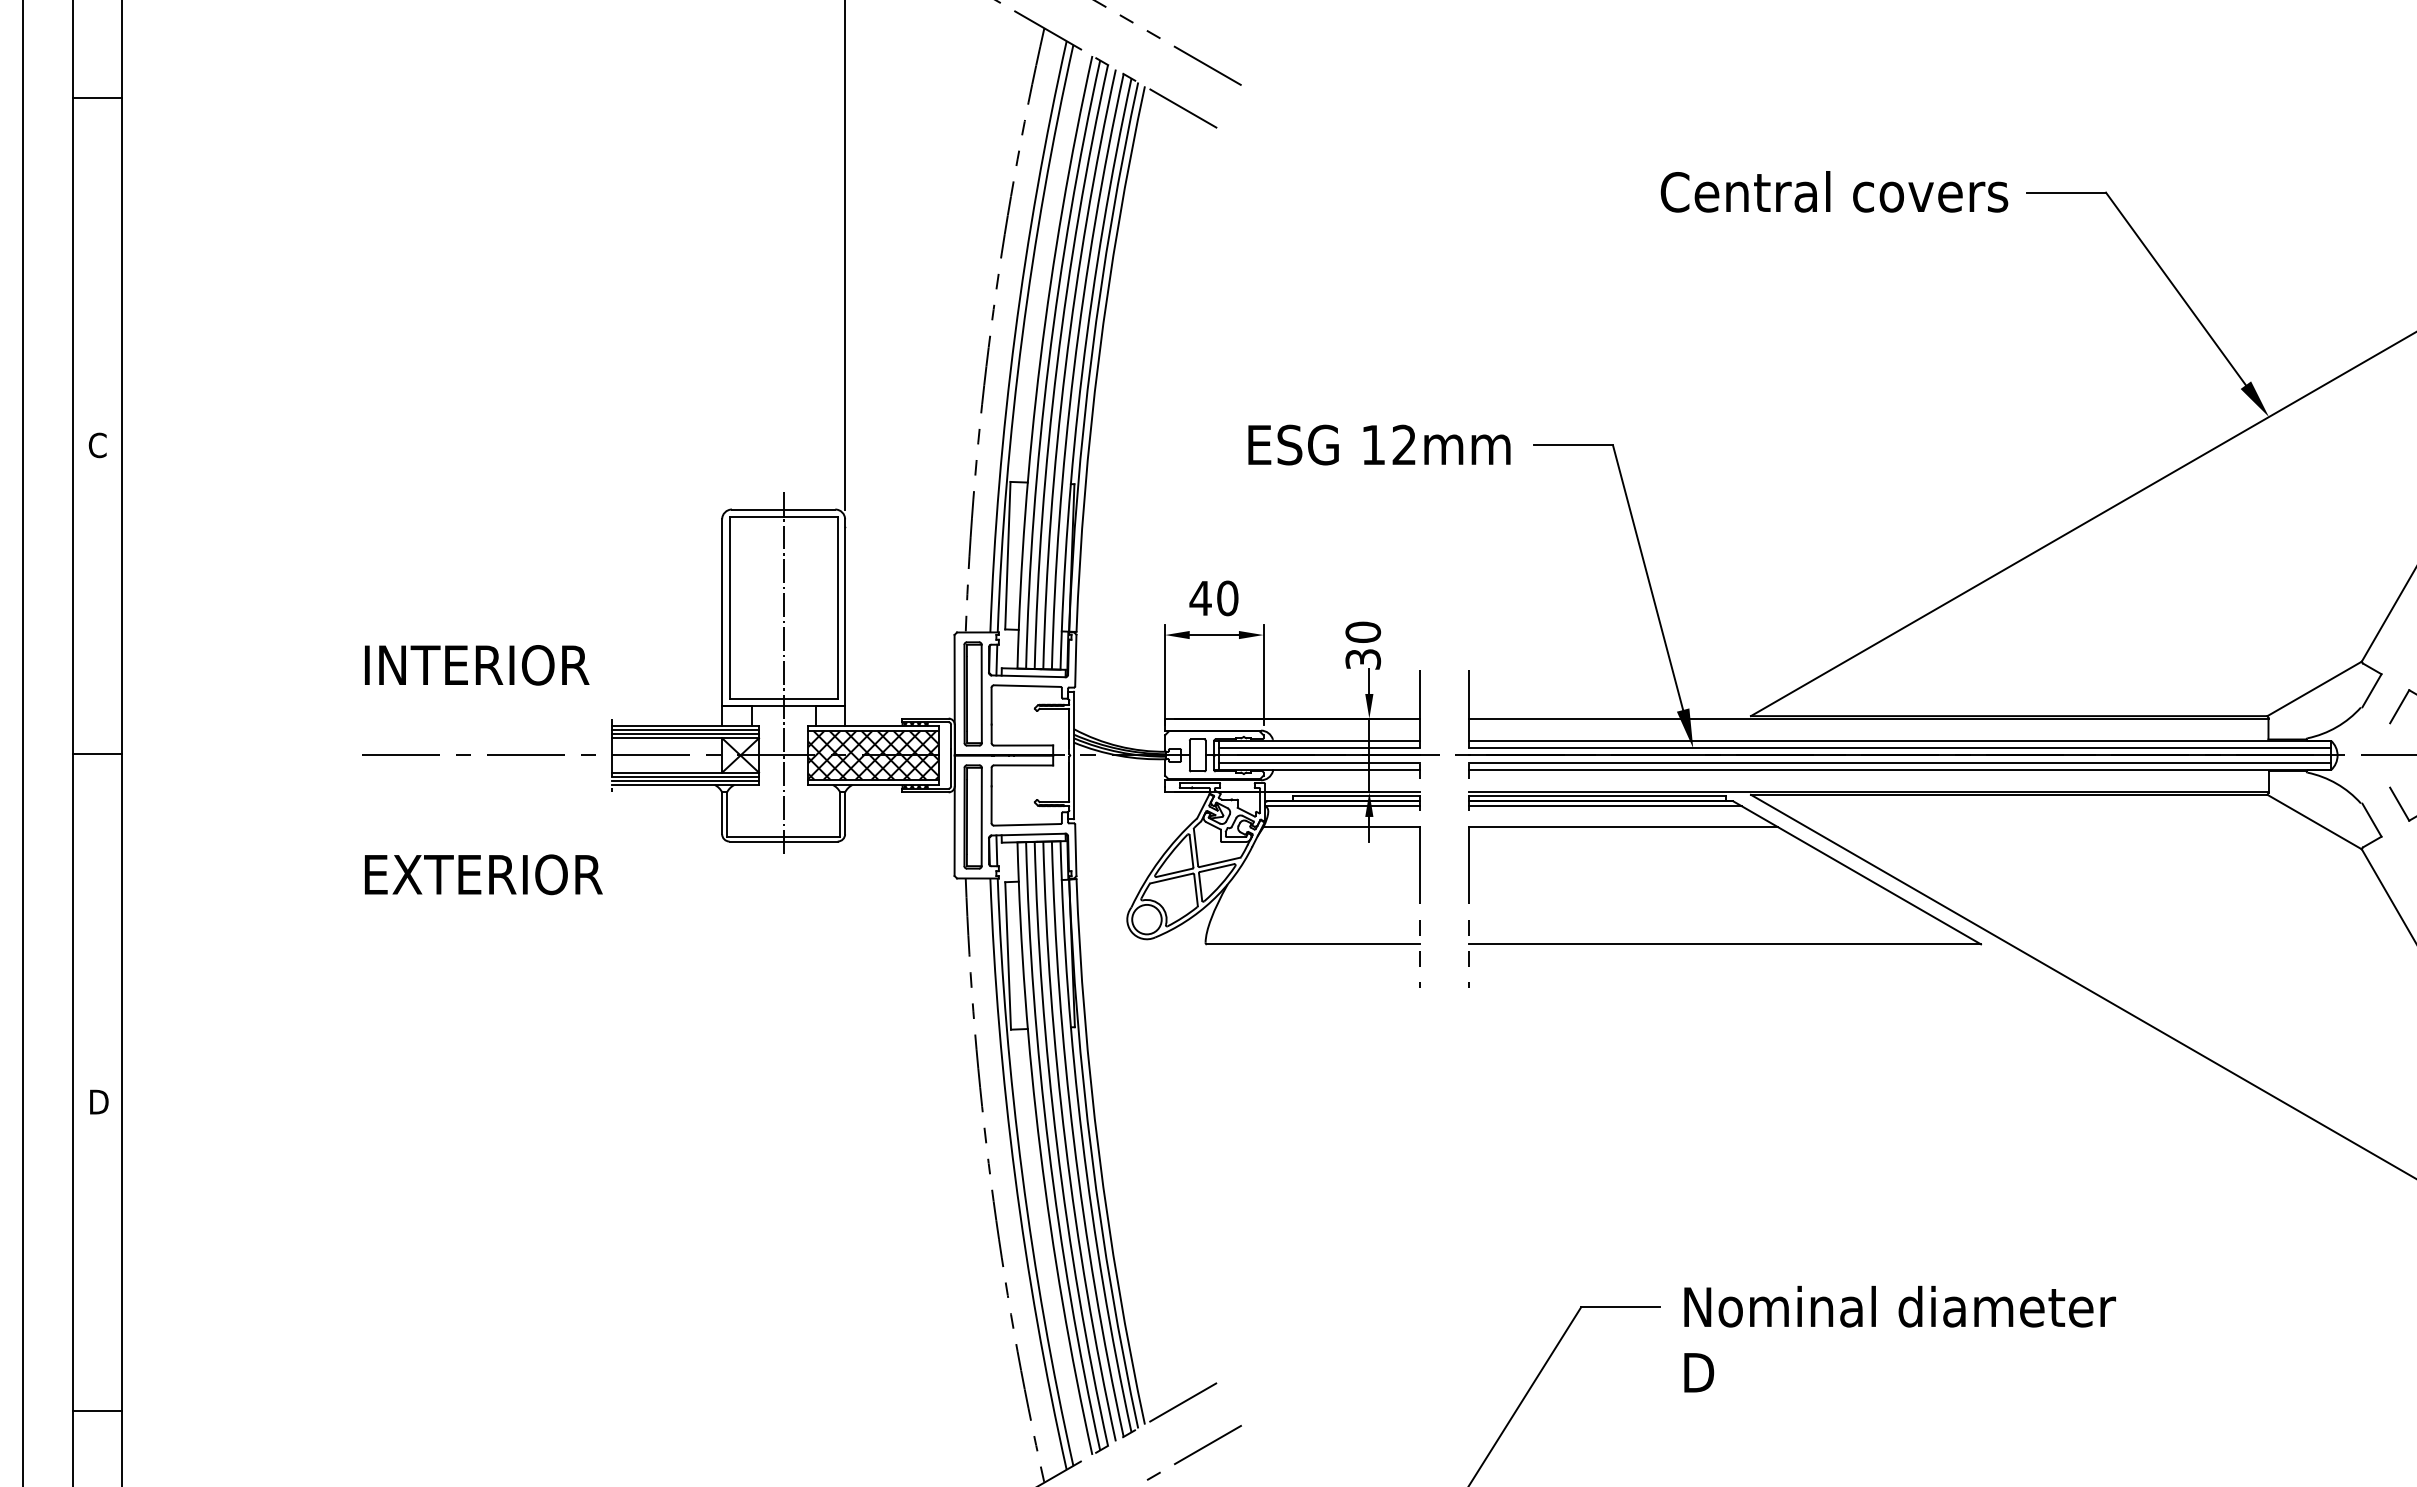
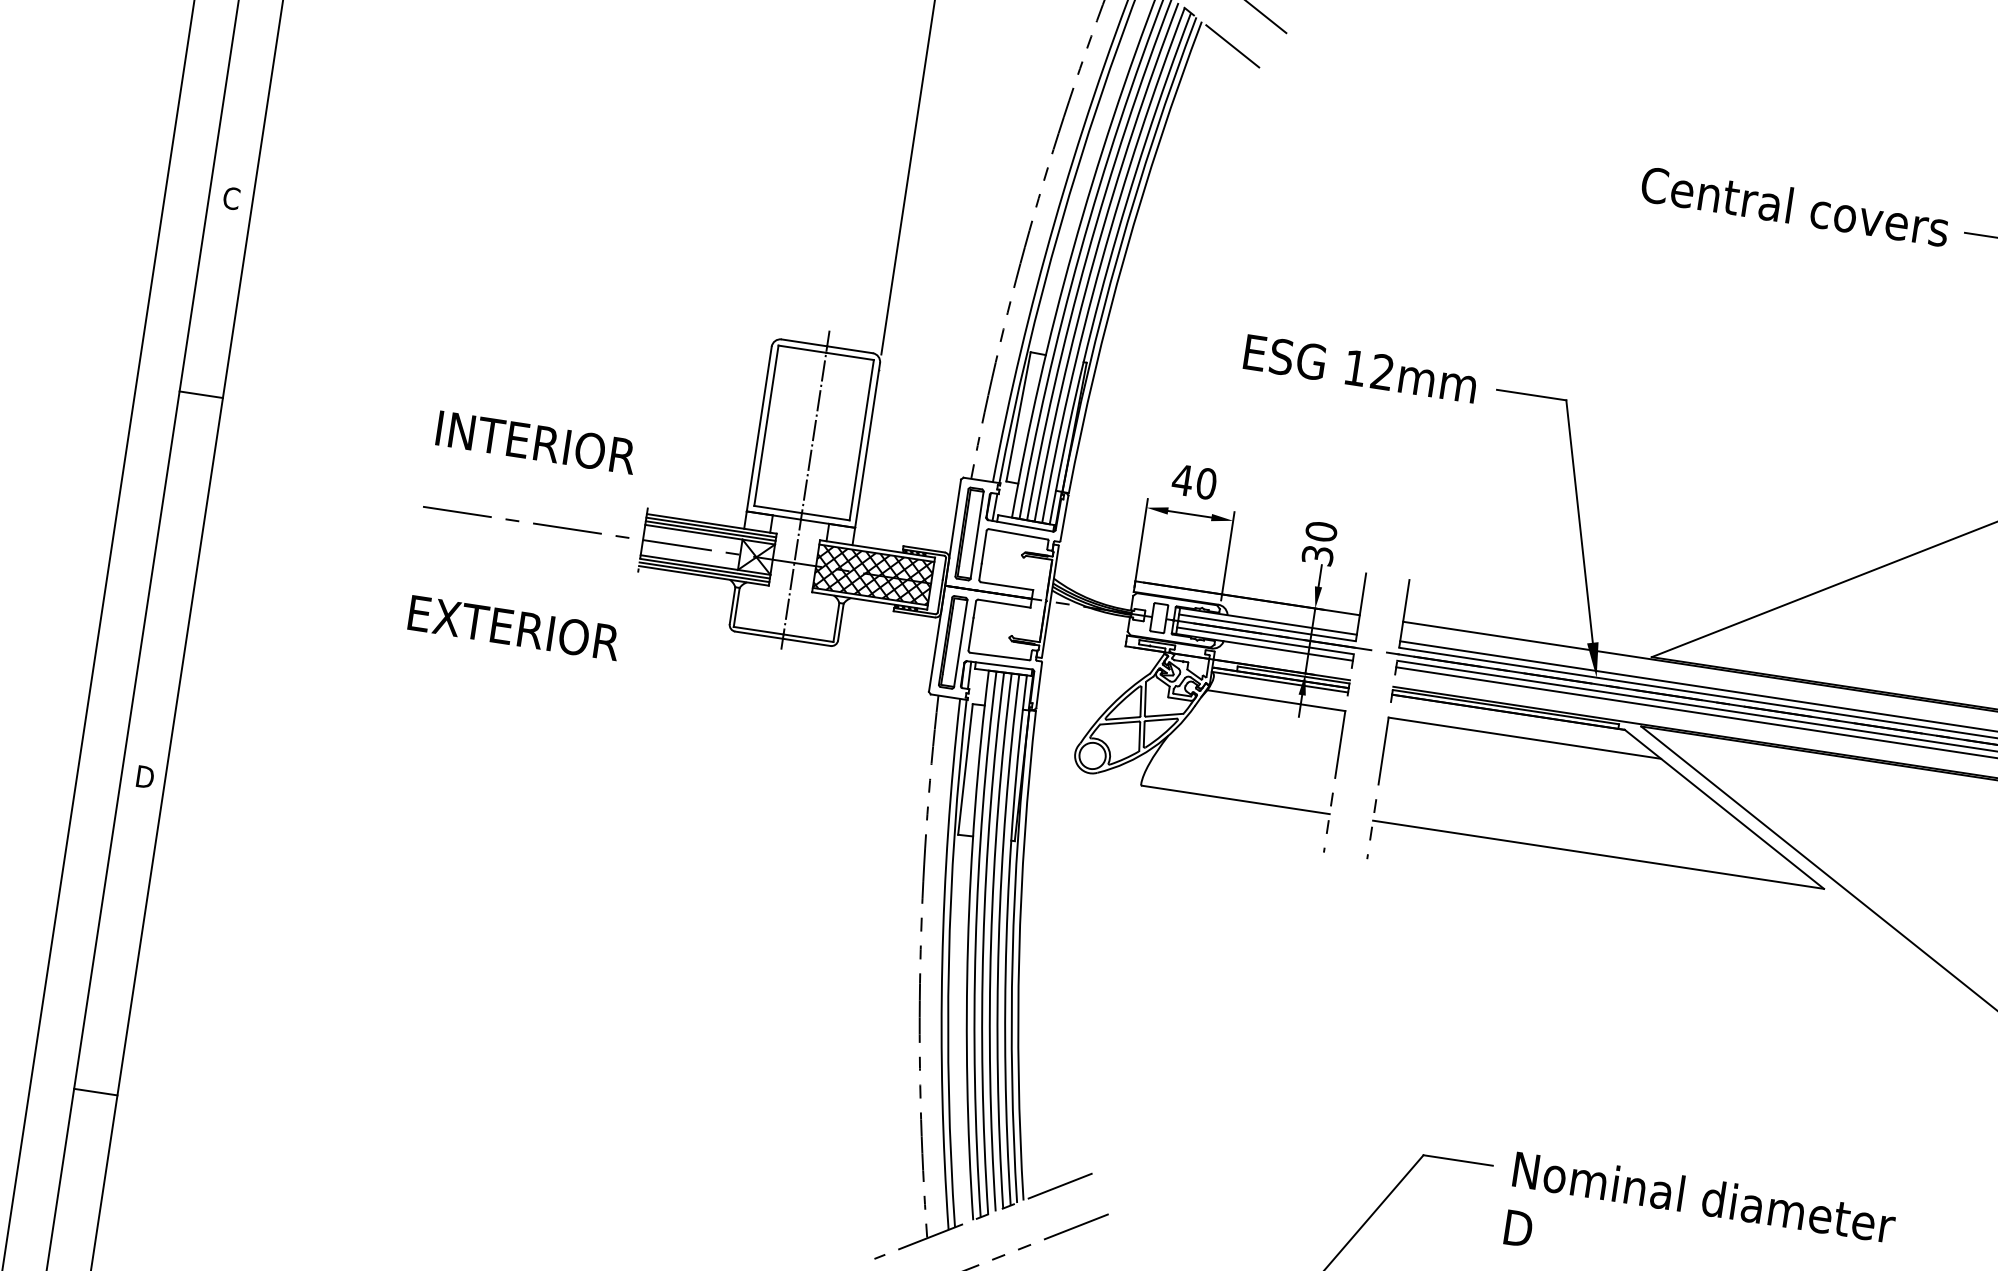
line: (96, 754) -> (200, 394), moved
line: (1605, 806) -> (1511, 717), removed
line: (96, 1411) -> (95, 1092), moved

